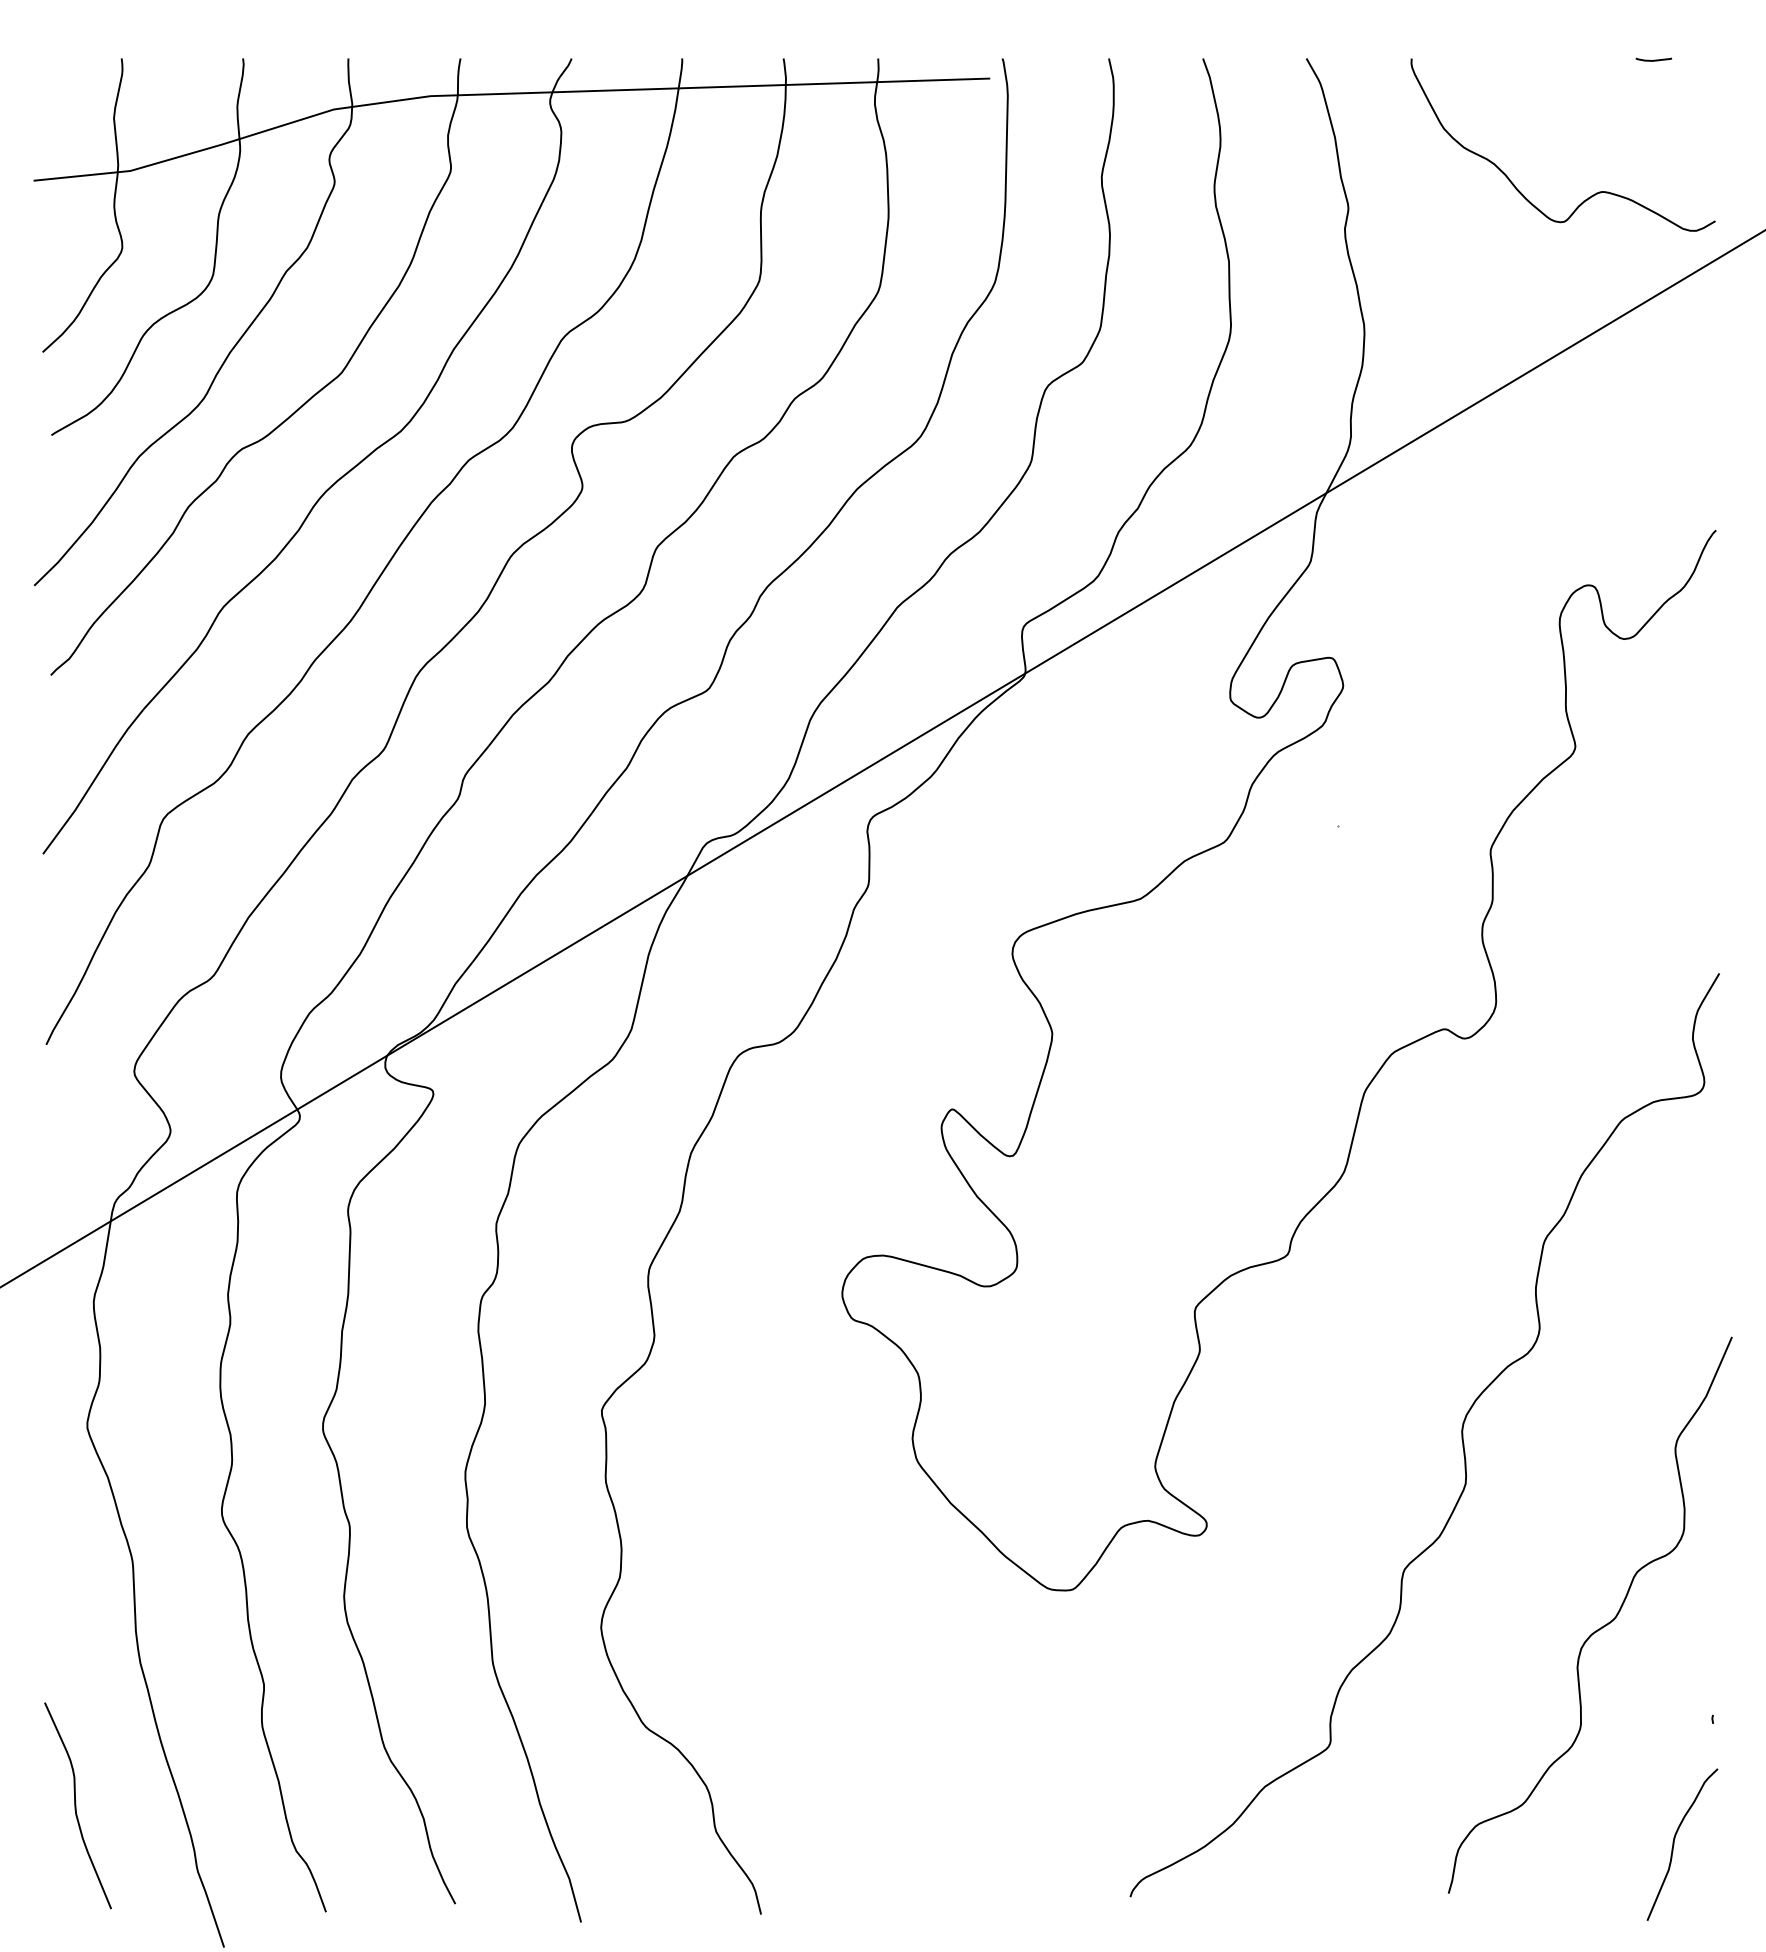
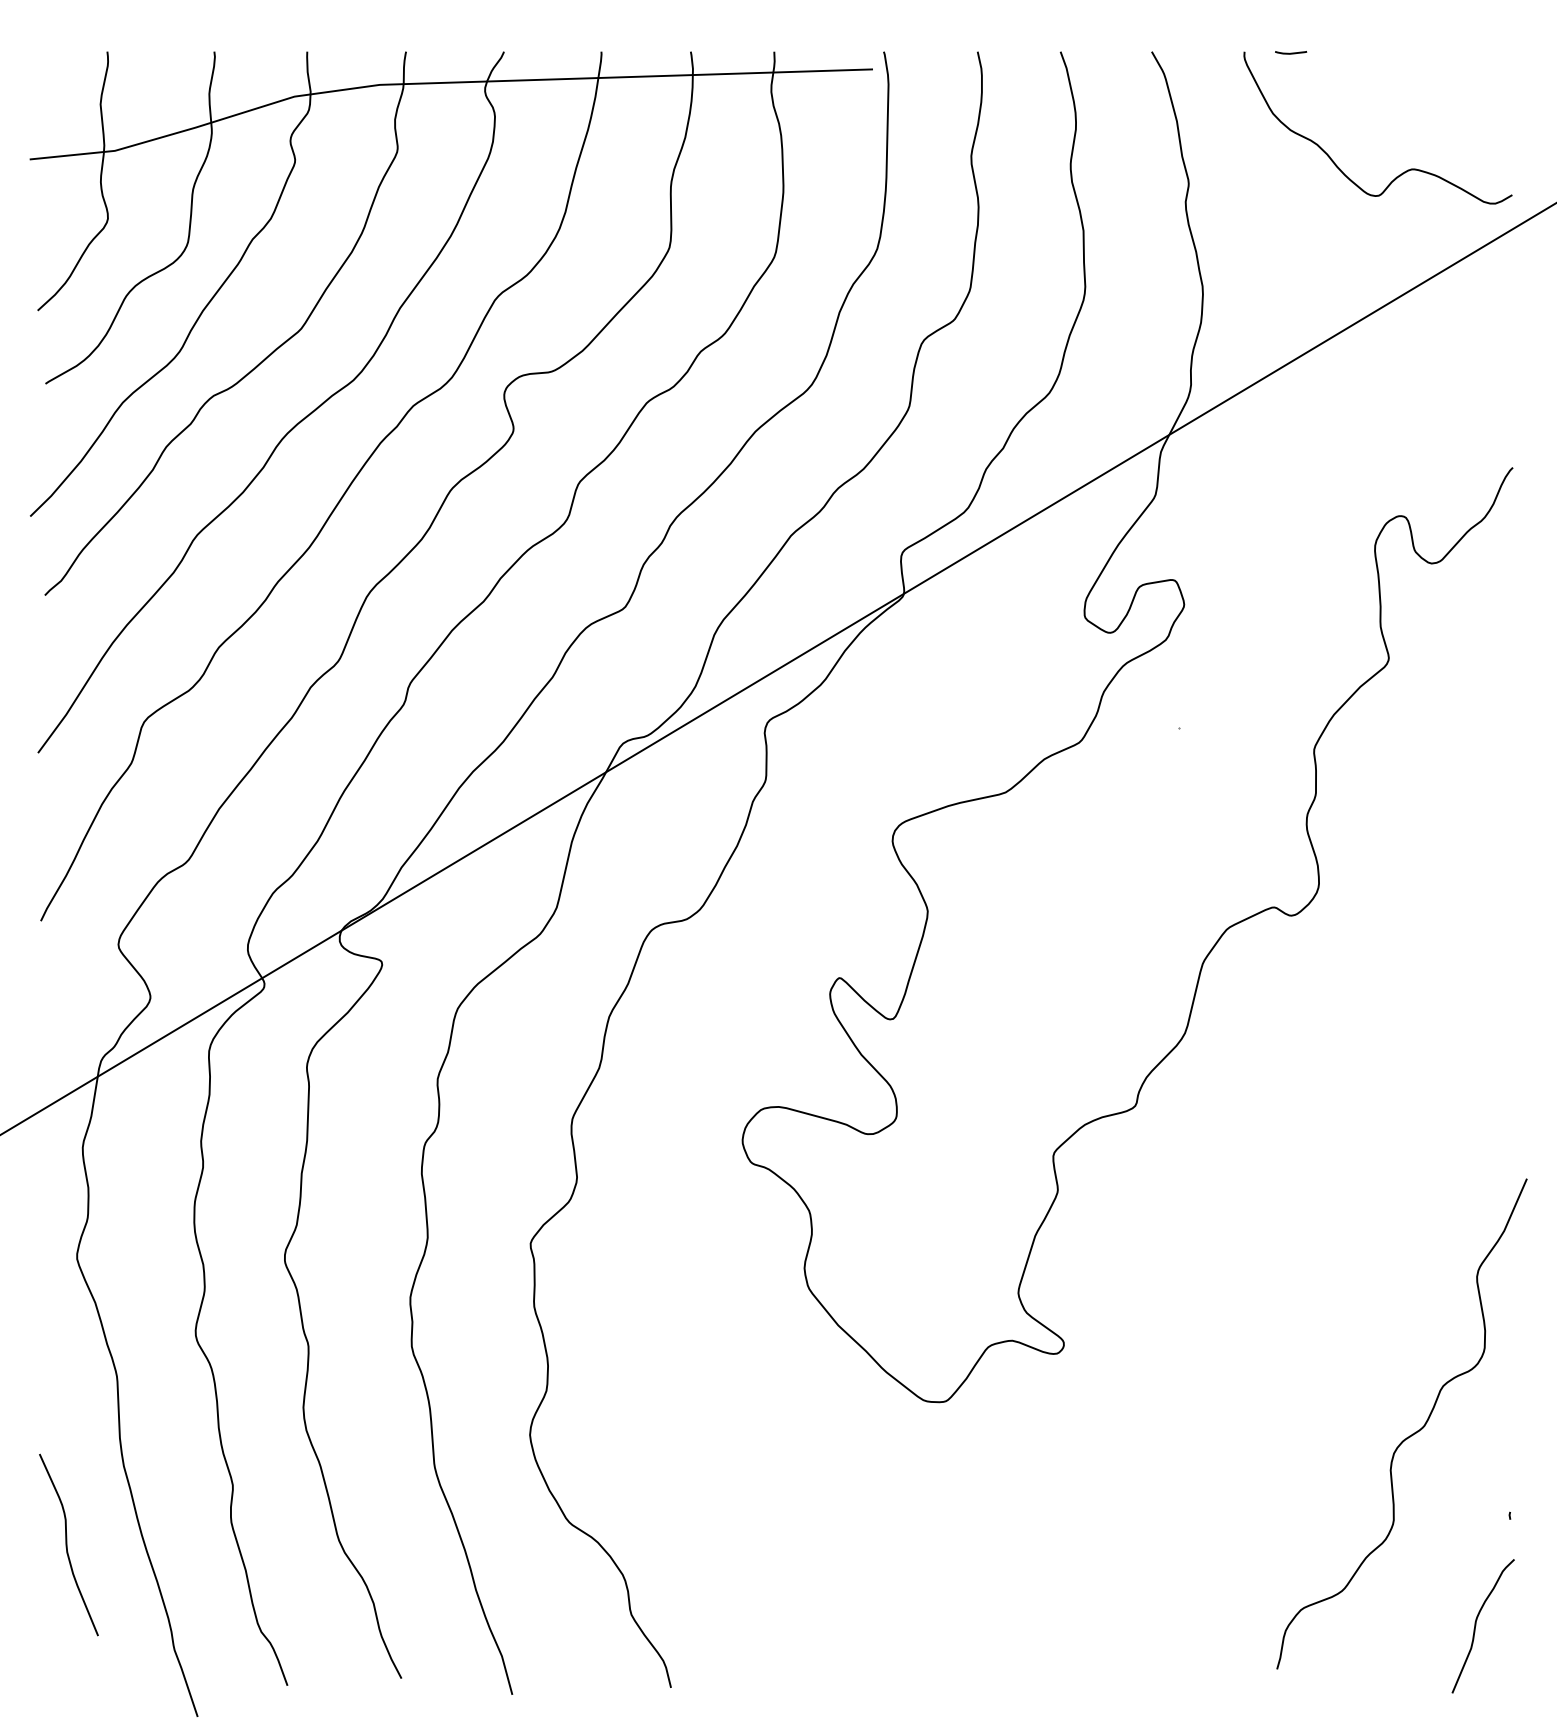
line: (1654, 59) -> (1291, 52), moved
curve: (1461, 1435) -> (1288, 1265), removed
curve: (76, 1805) -> (67, 1544), moved

